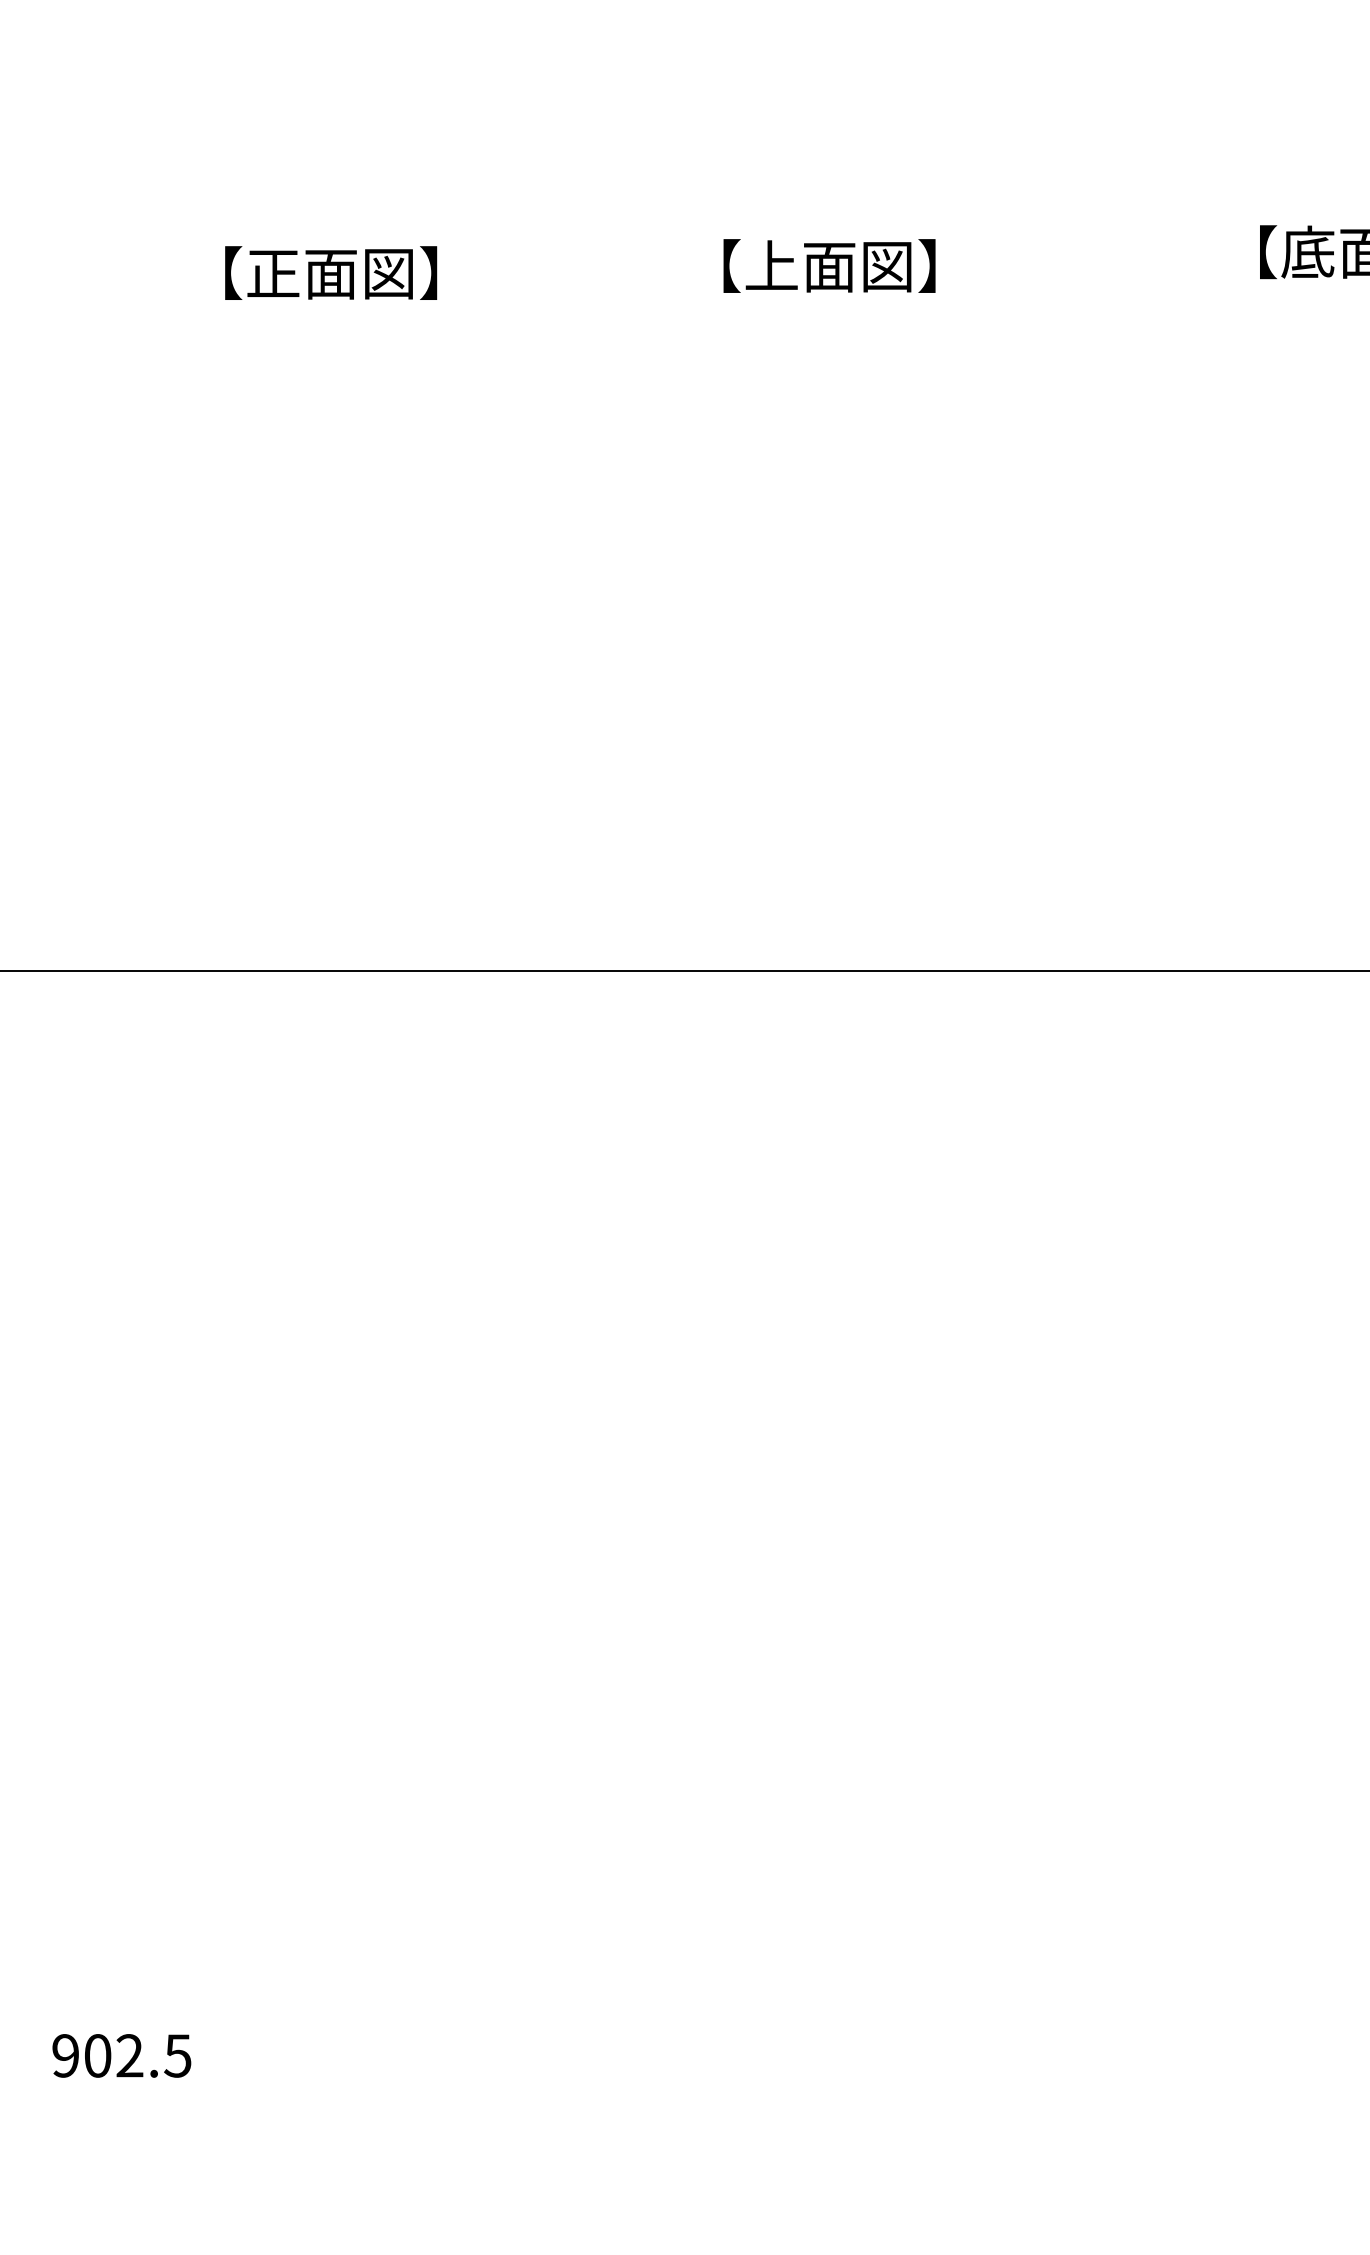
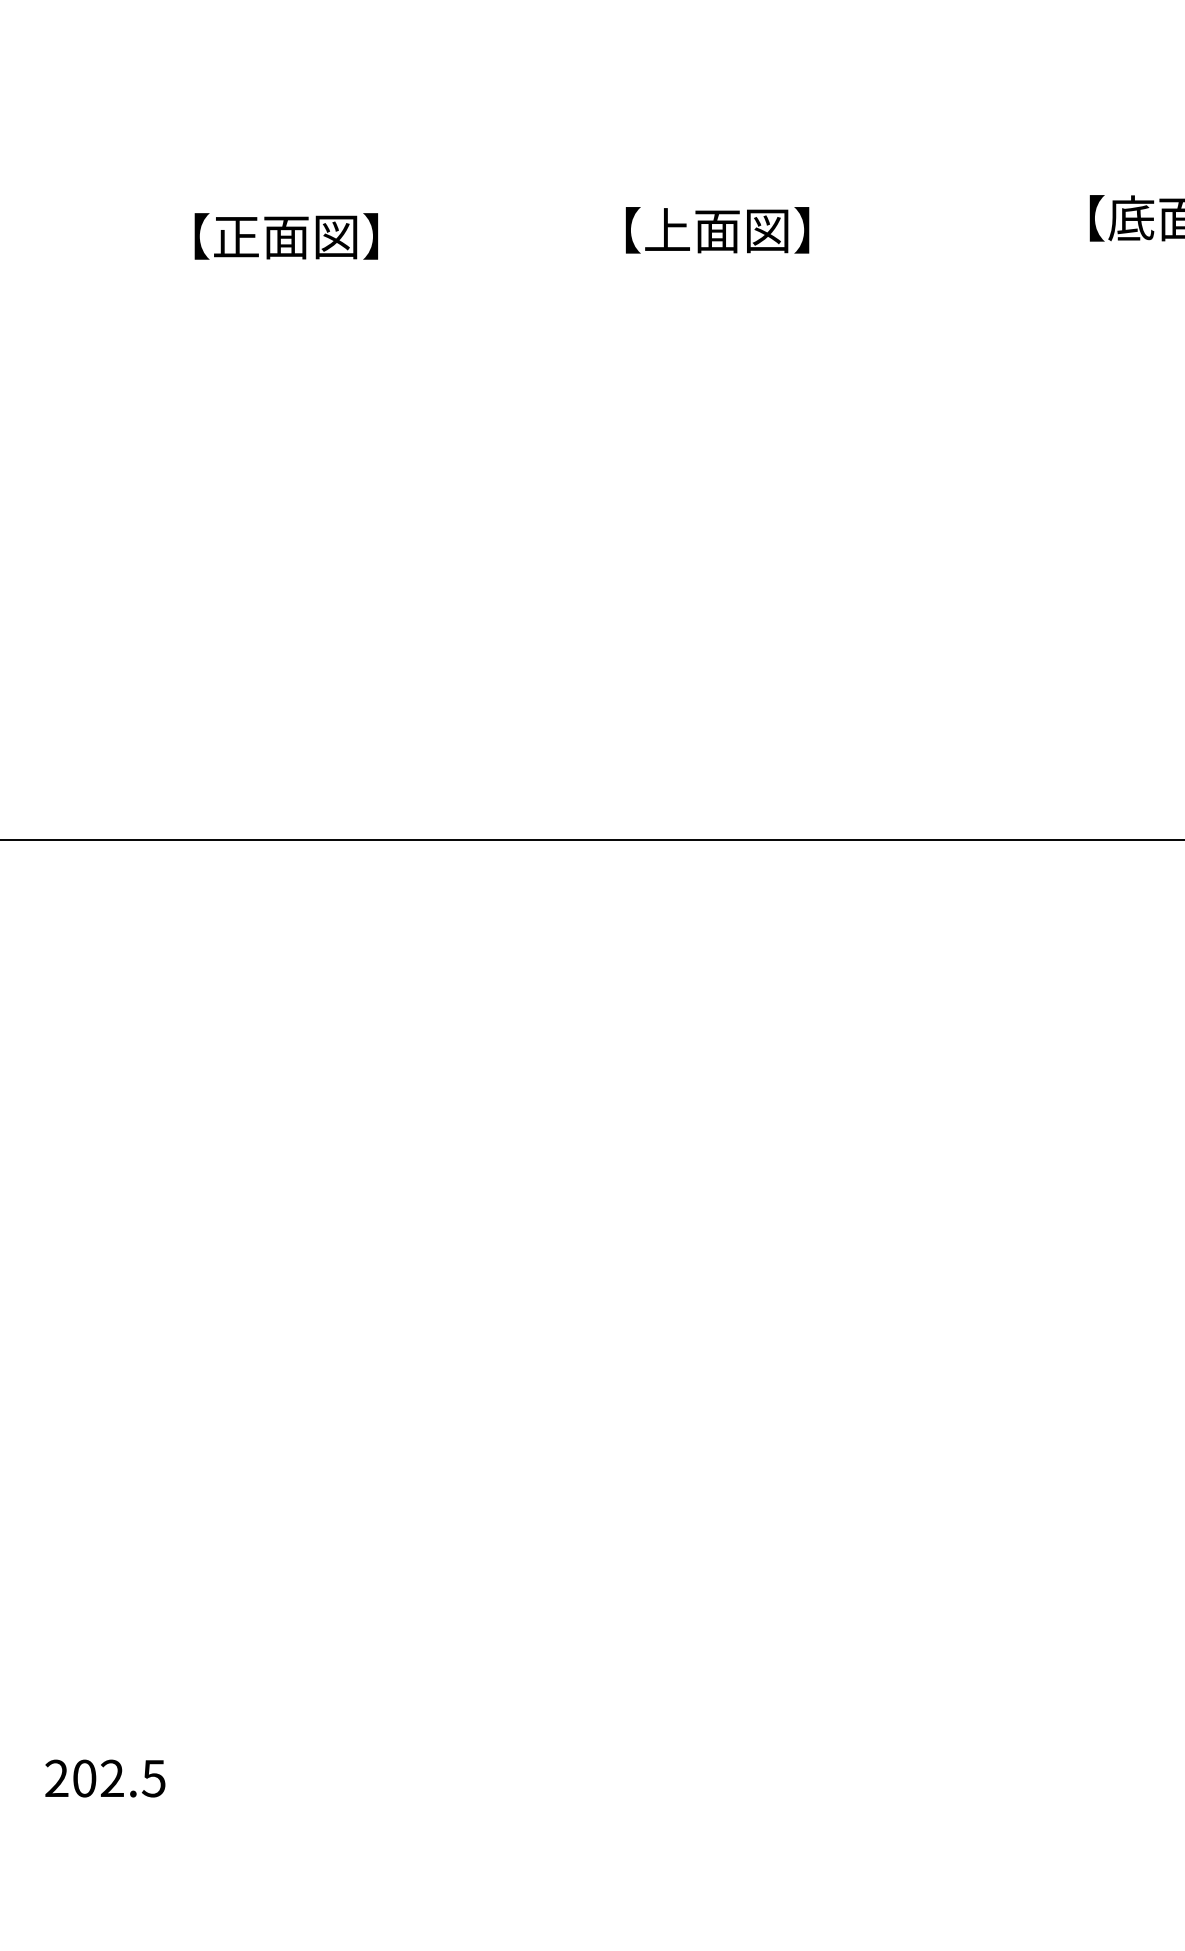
text: (65, 2055) -> (56, 1778), 902.5 -> 202.5

